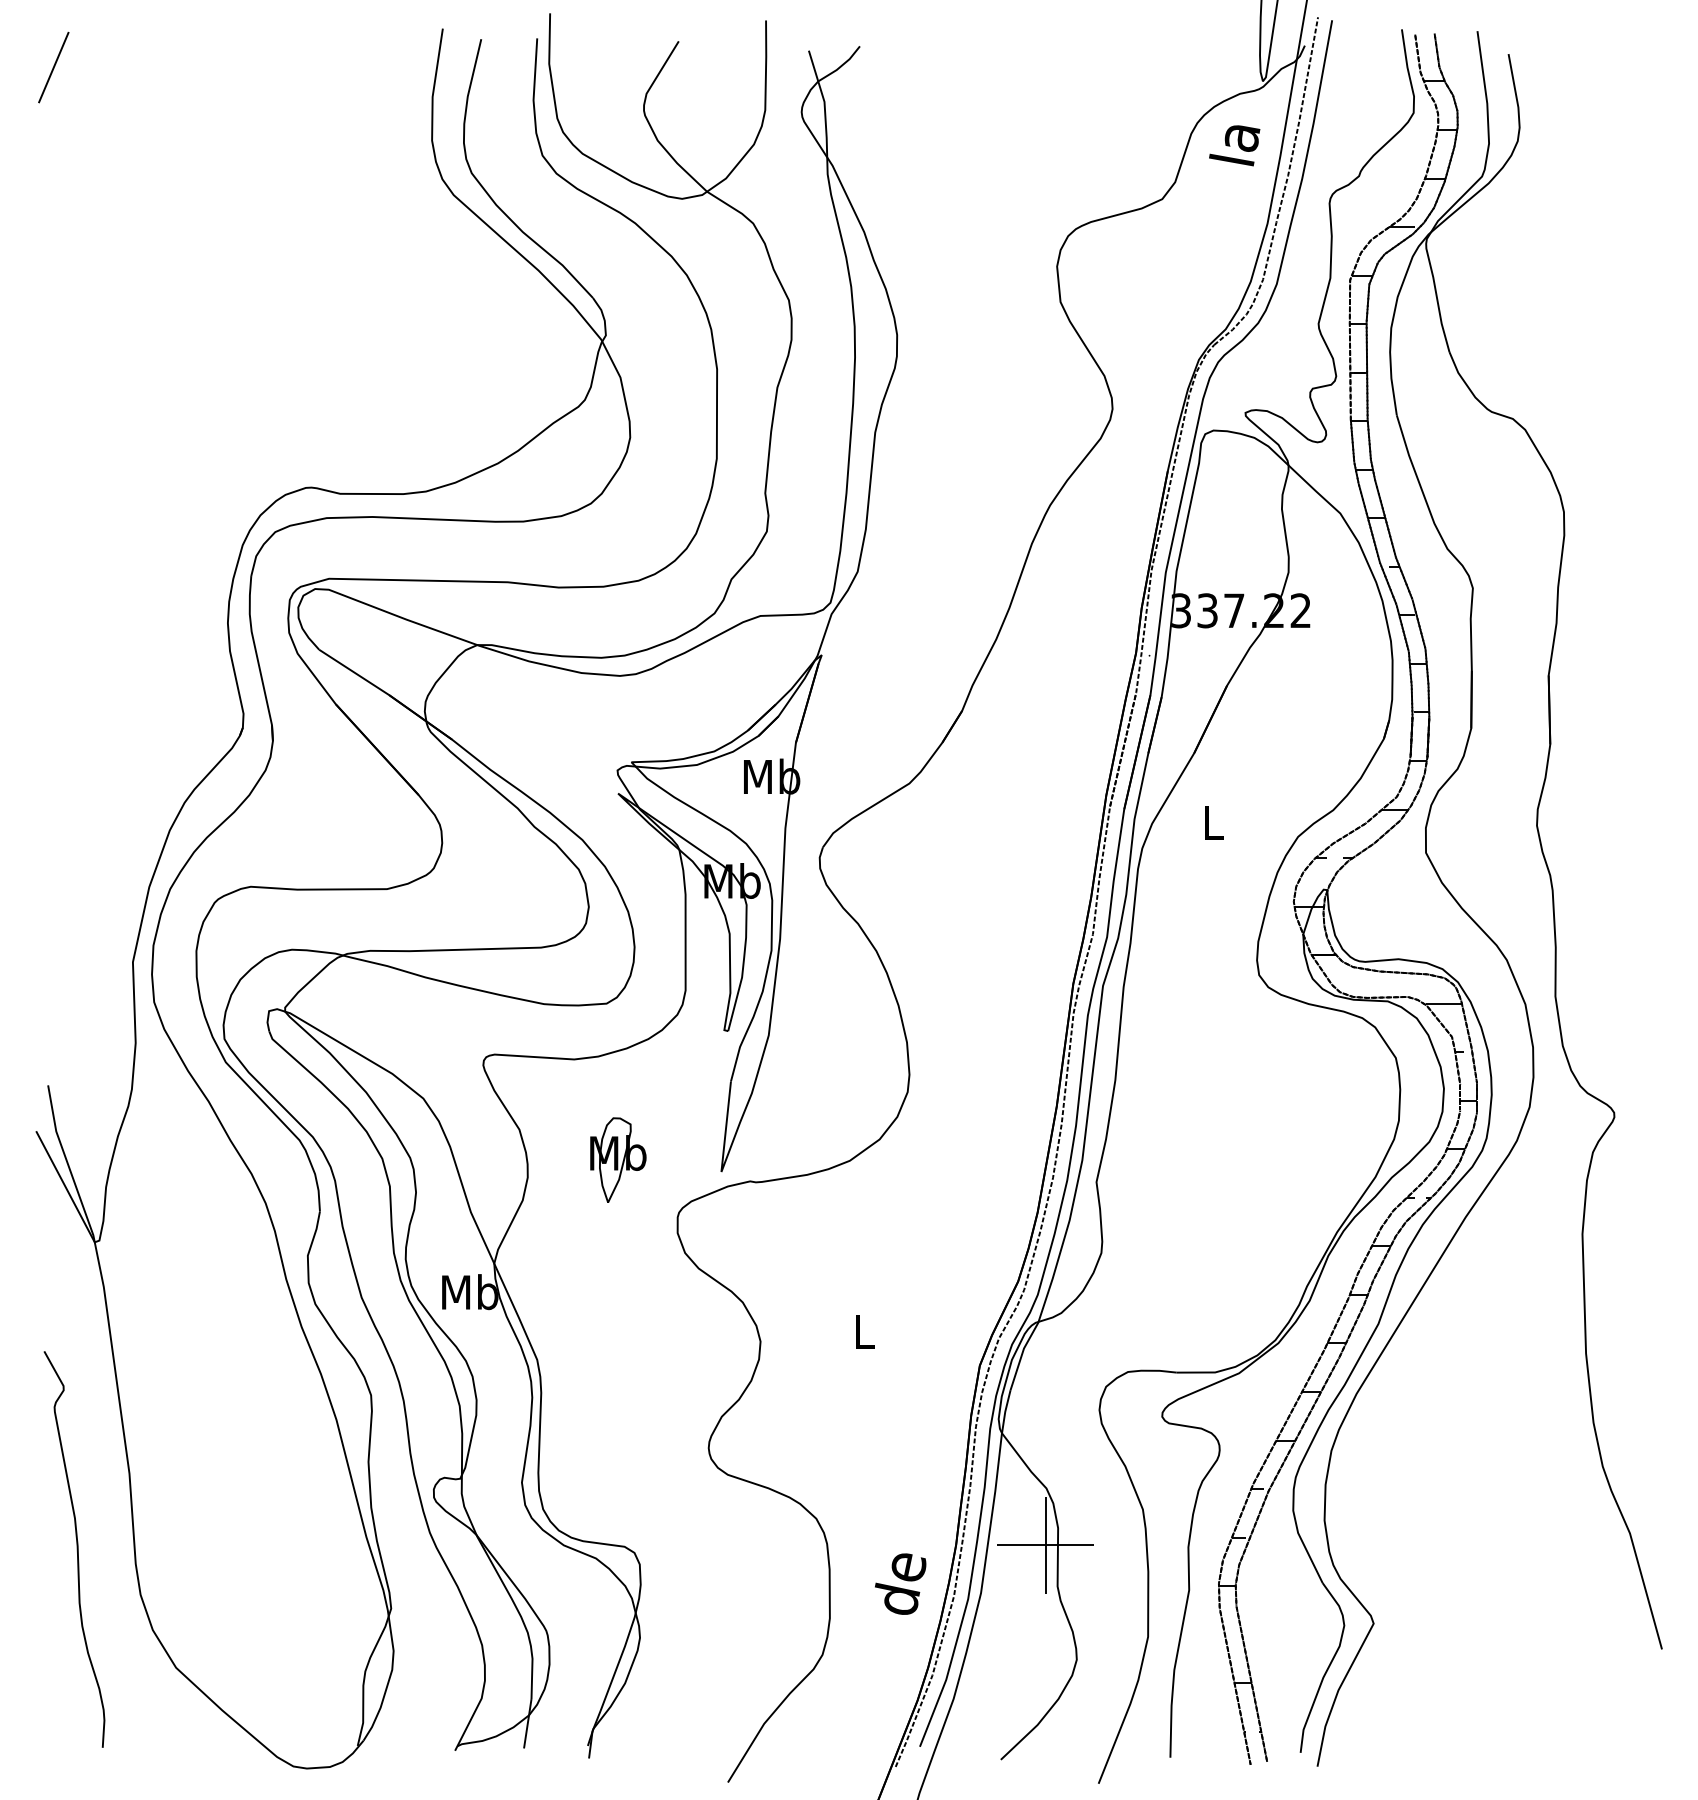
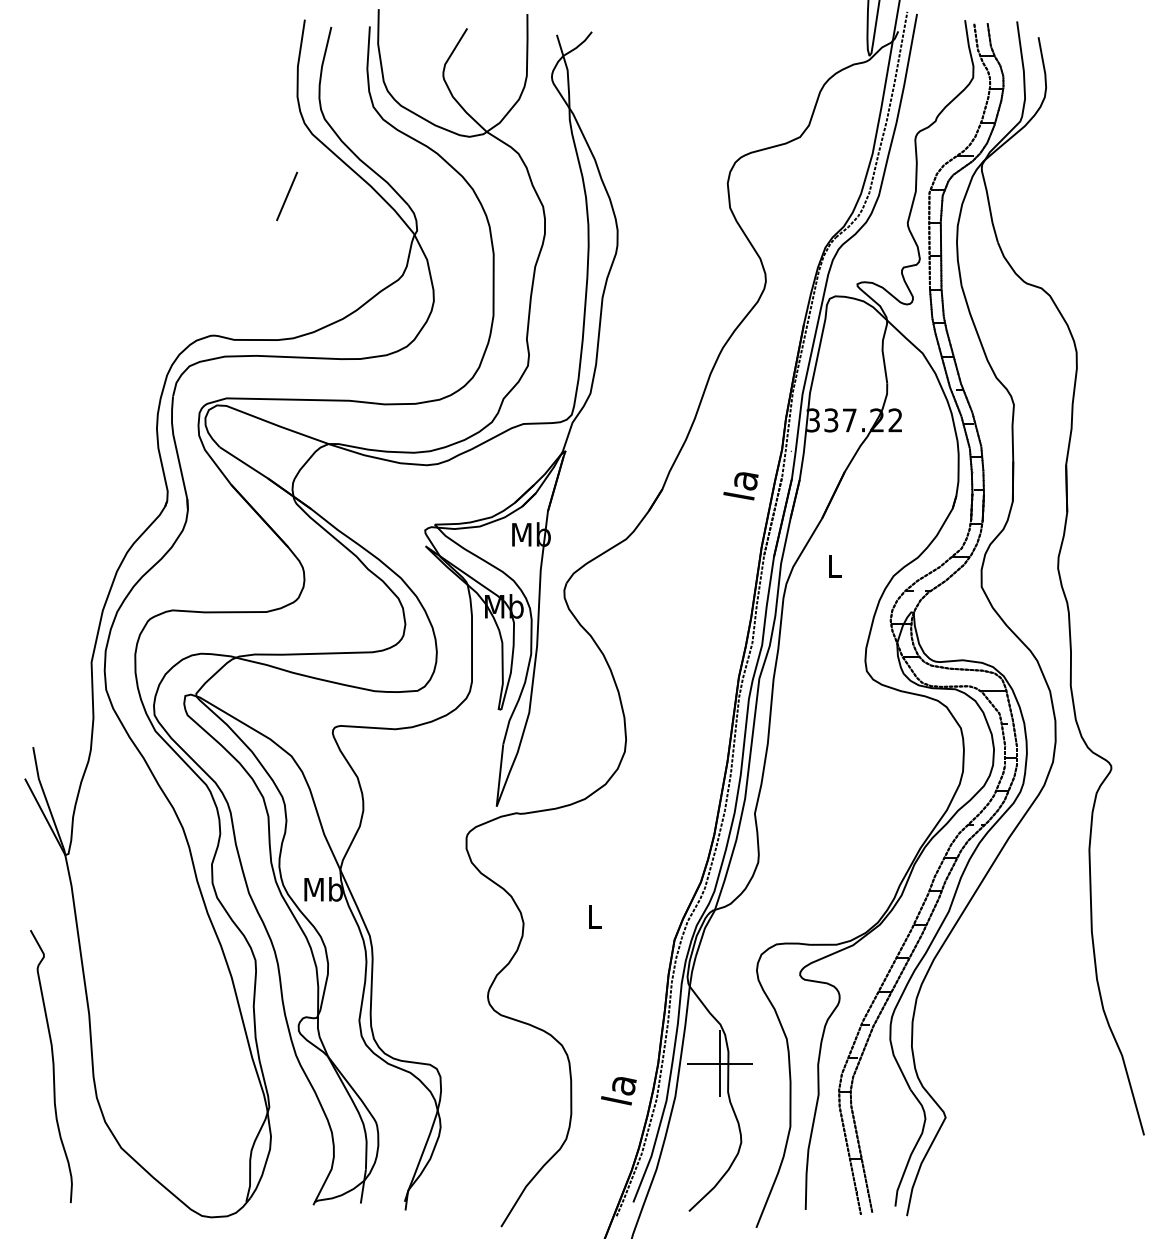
line: (54, 67) -> (287, 196), moved
text: (1233, 146) -> (740, 486), moved
part: (618, 1158) -> (425, 797), removed
text: (899, 1584) -> (619, 1090), de -> la

